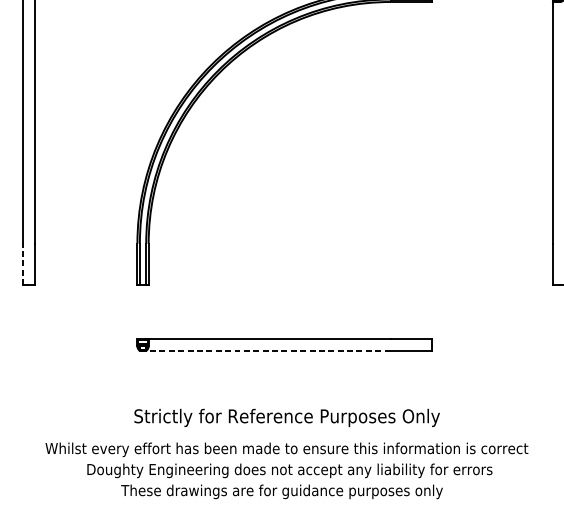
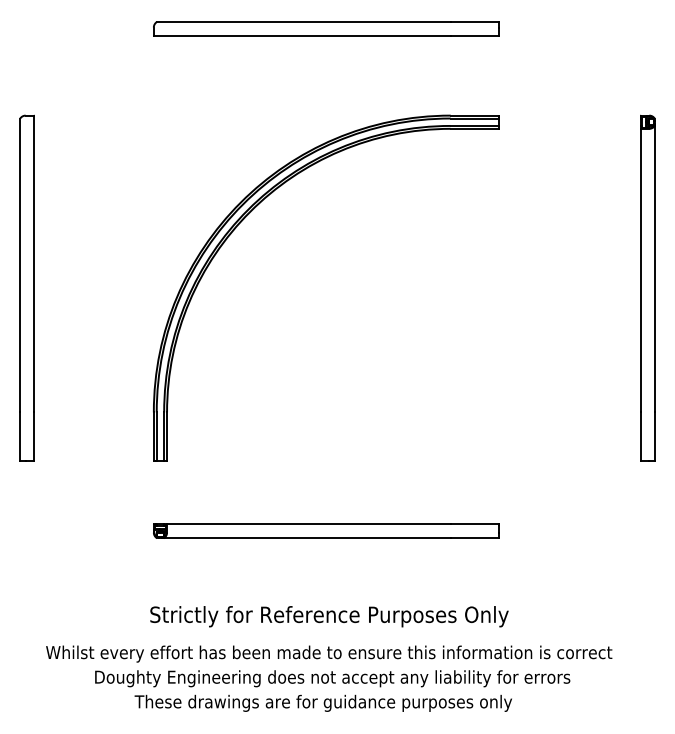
line: (23, 264) -> (20, 436), dashed -> solid
line: (267, 351) -> (306, 538), dashed -> solid

